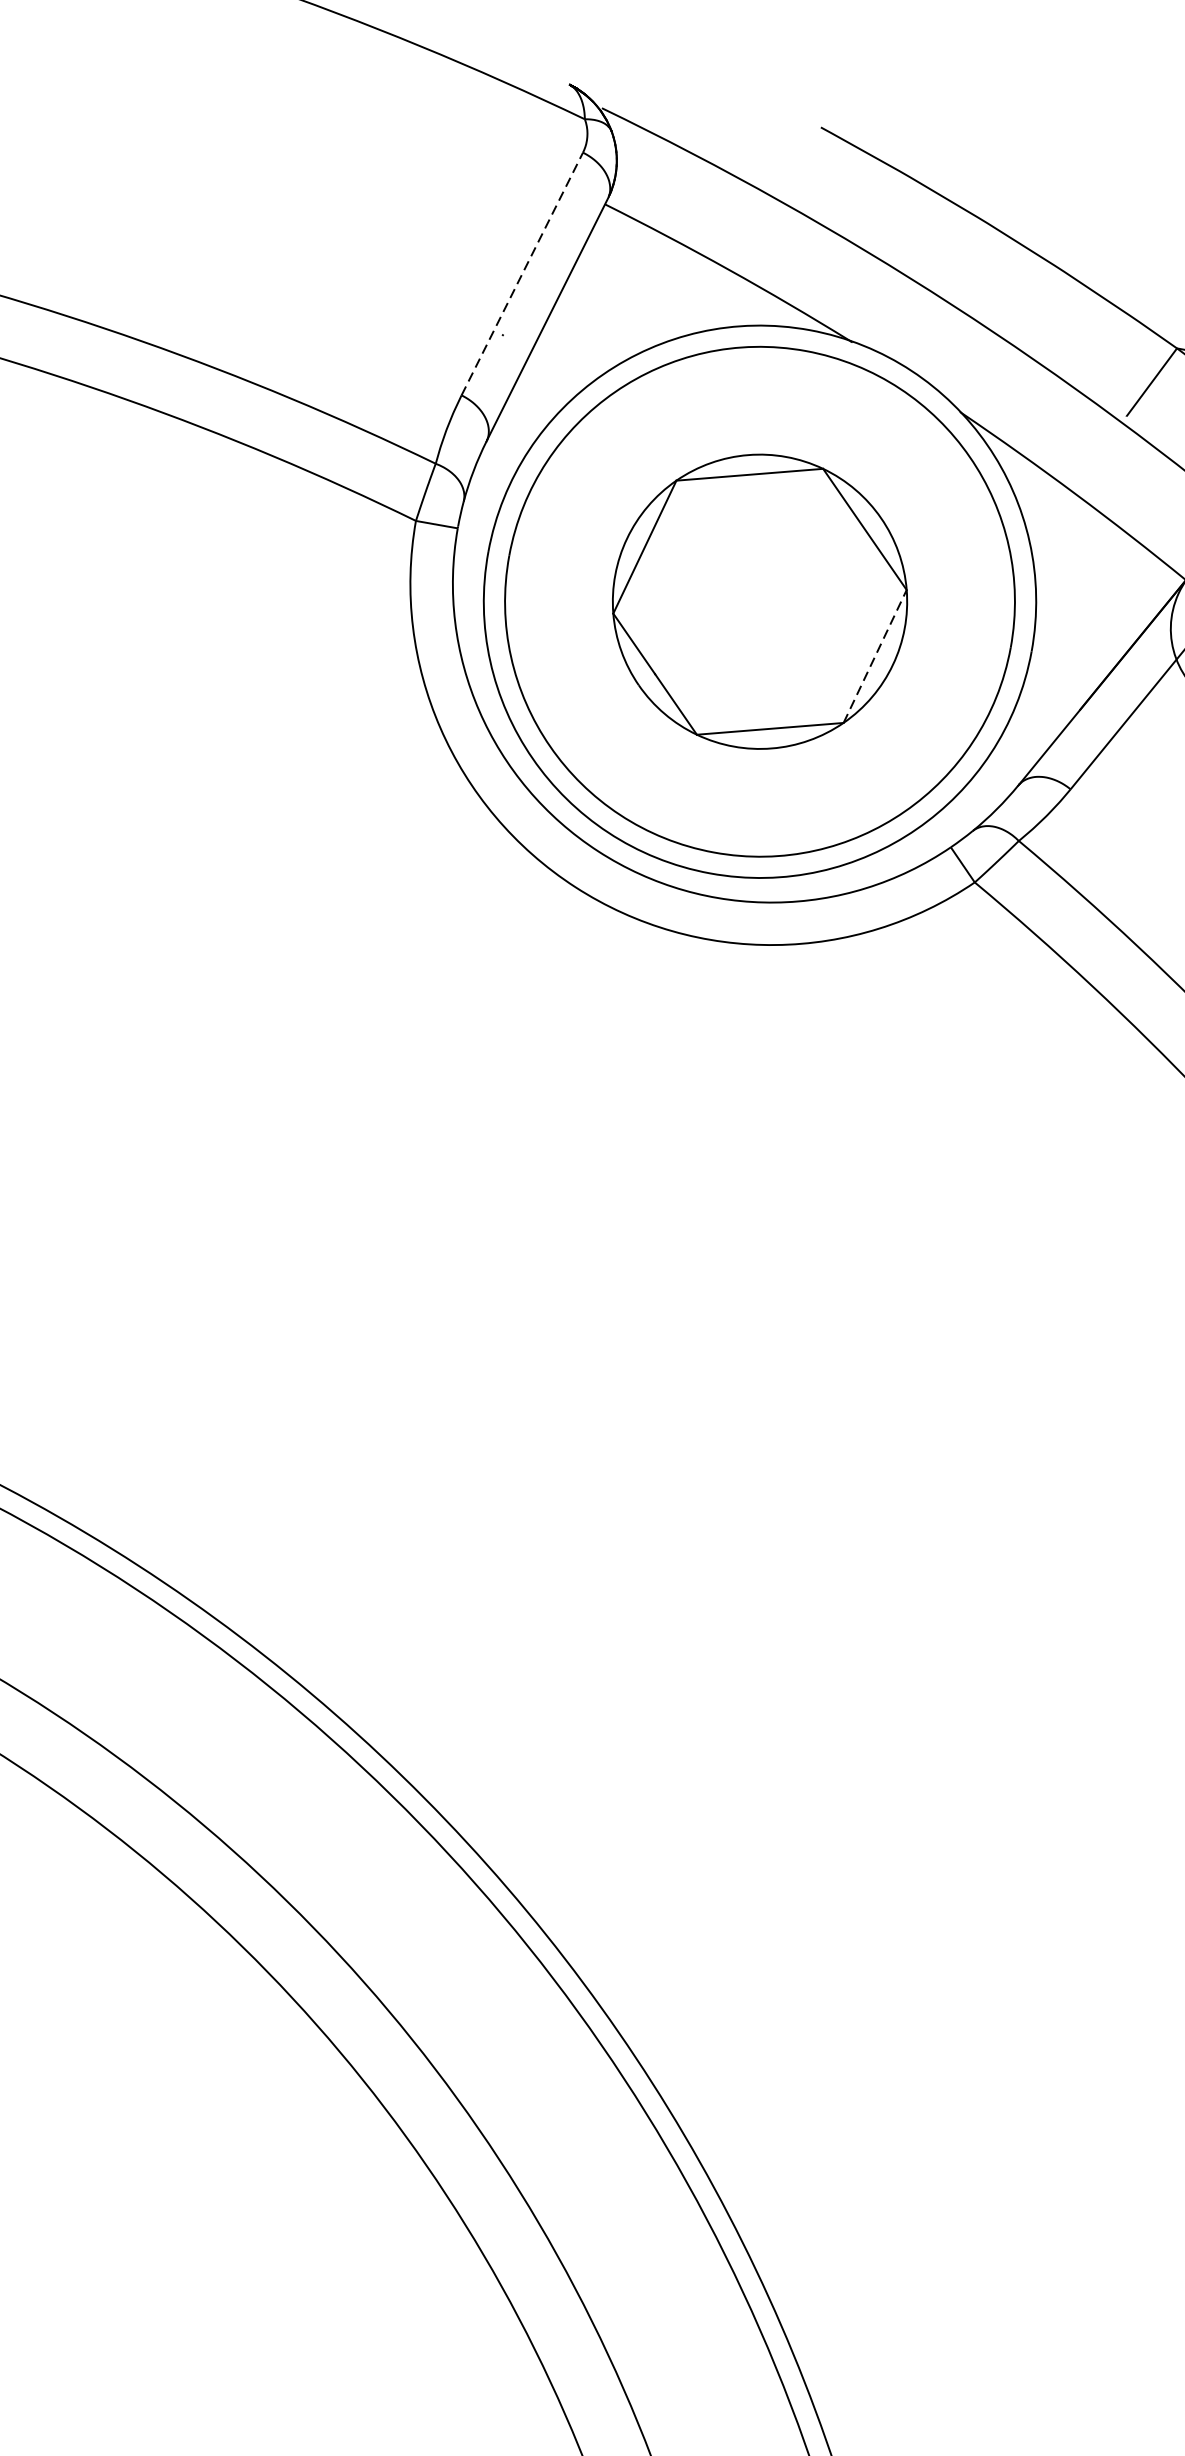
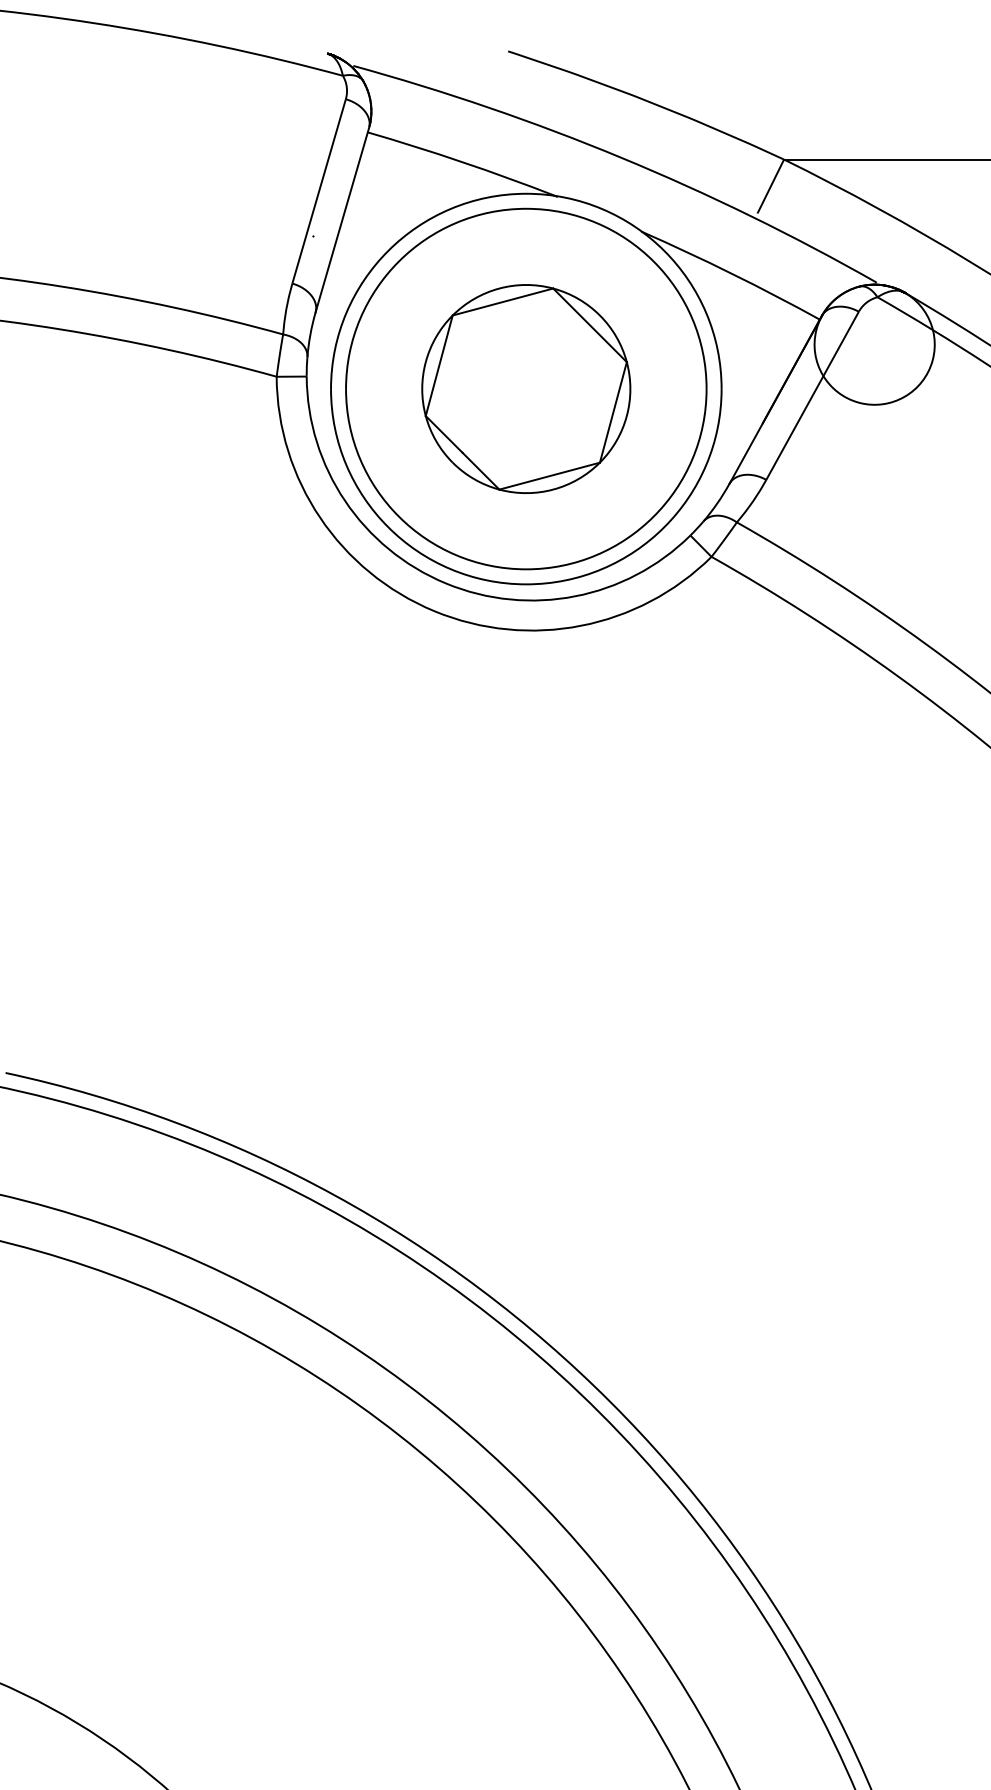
line: (522, 274) -> (319, 191), dashed -> solid
line: (875, 655) -> (613, 411), dashed -> solid

